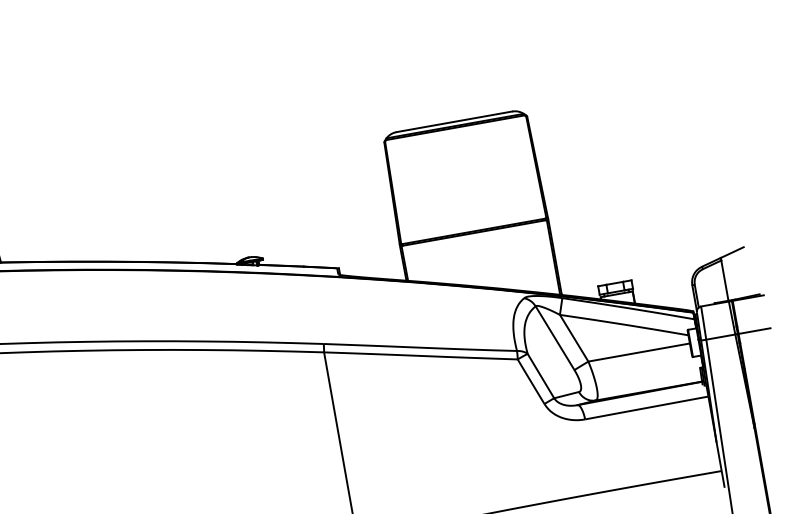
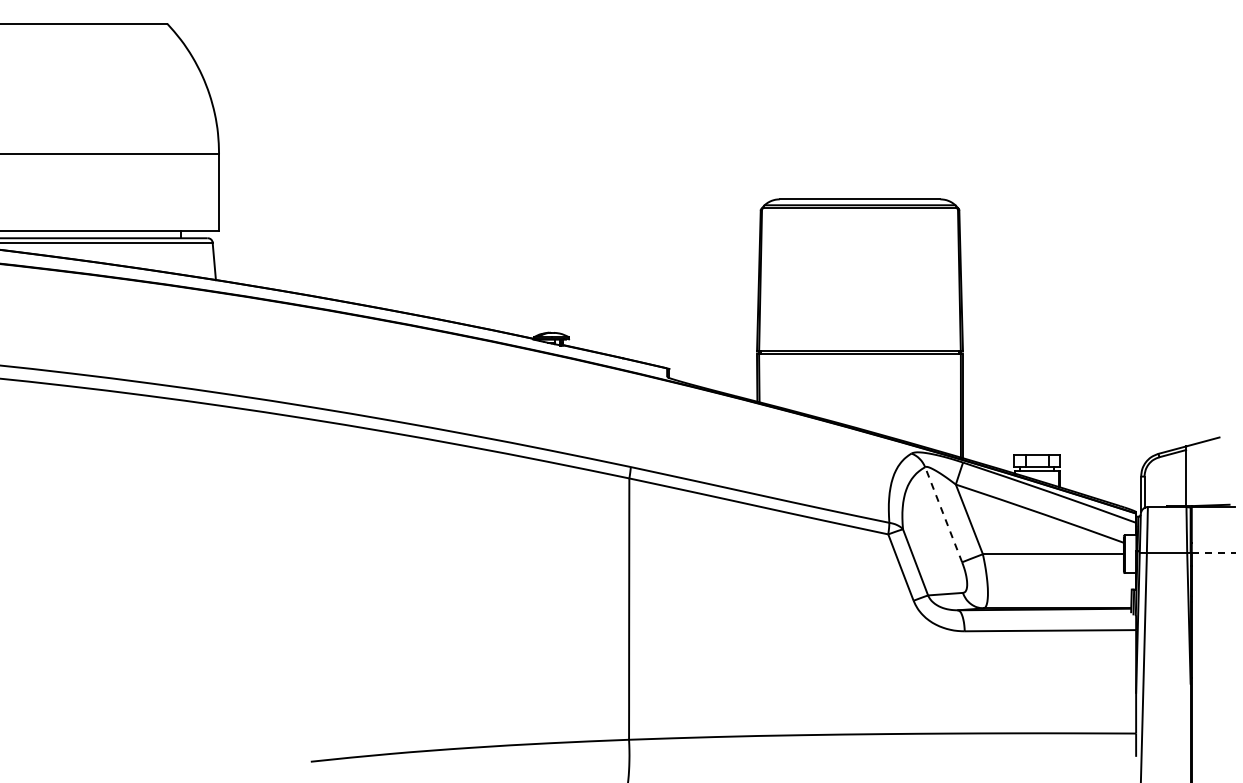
line: (755, 331) -> (1214, 553), solid -> dashed
line: (554, 338) -> (943, 514), solid -> dashed

